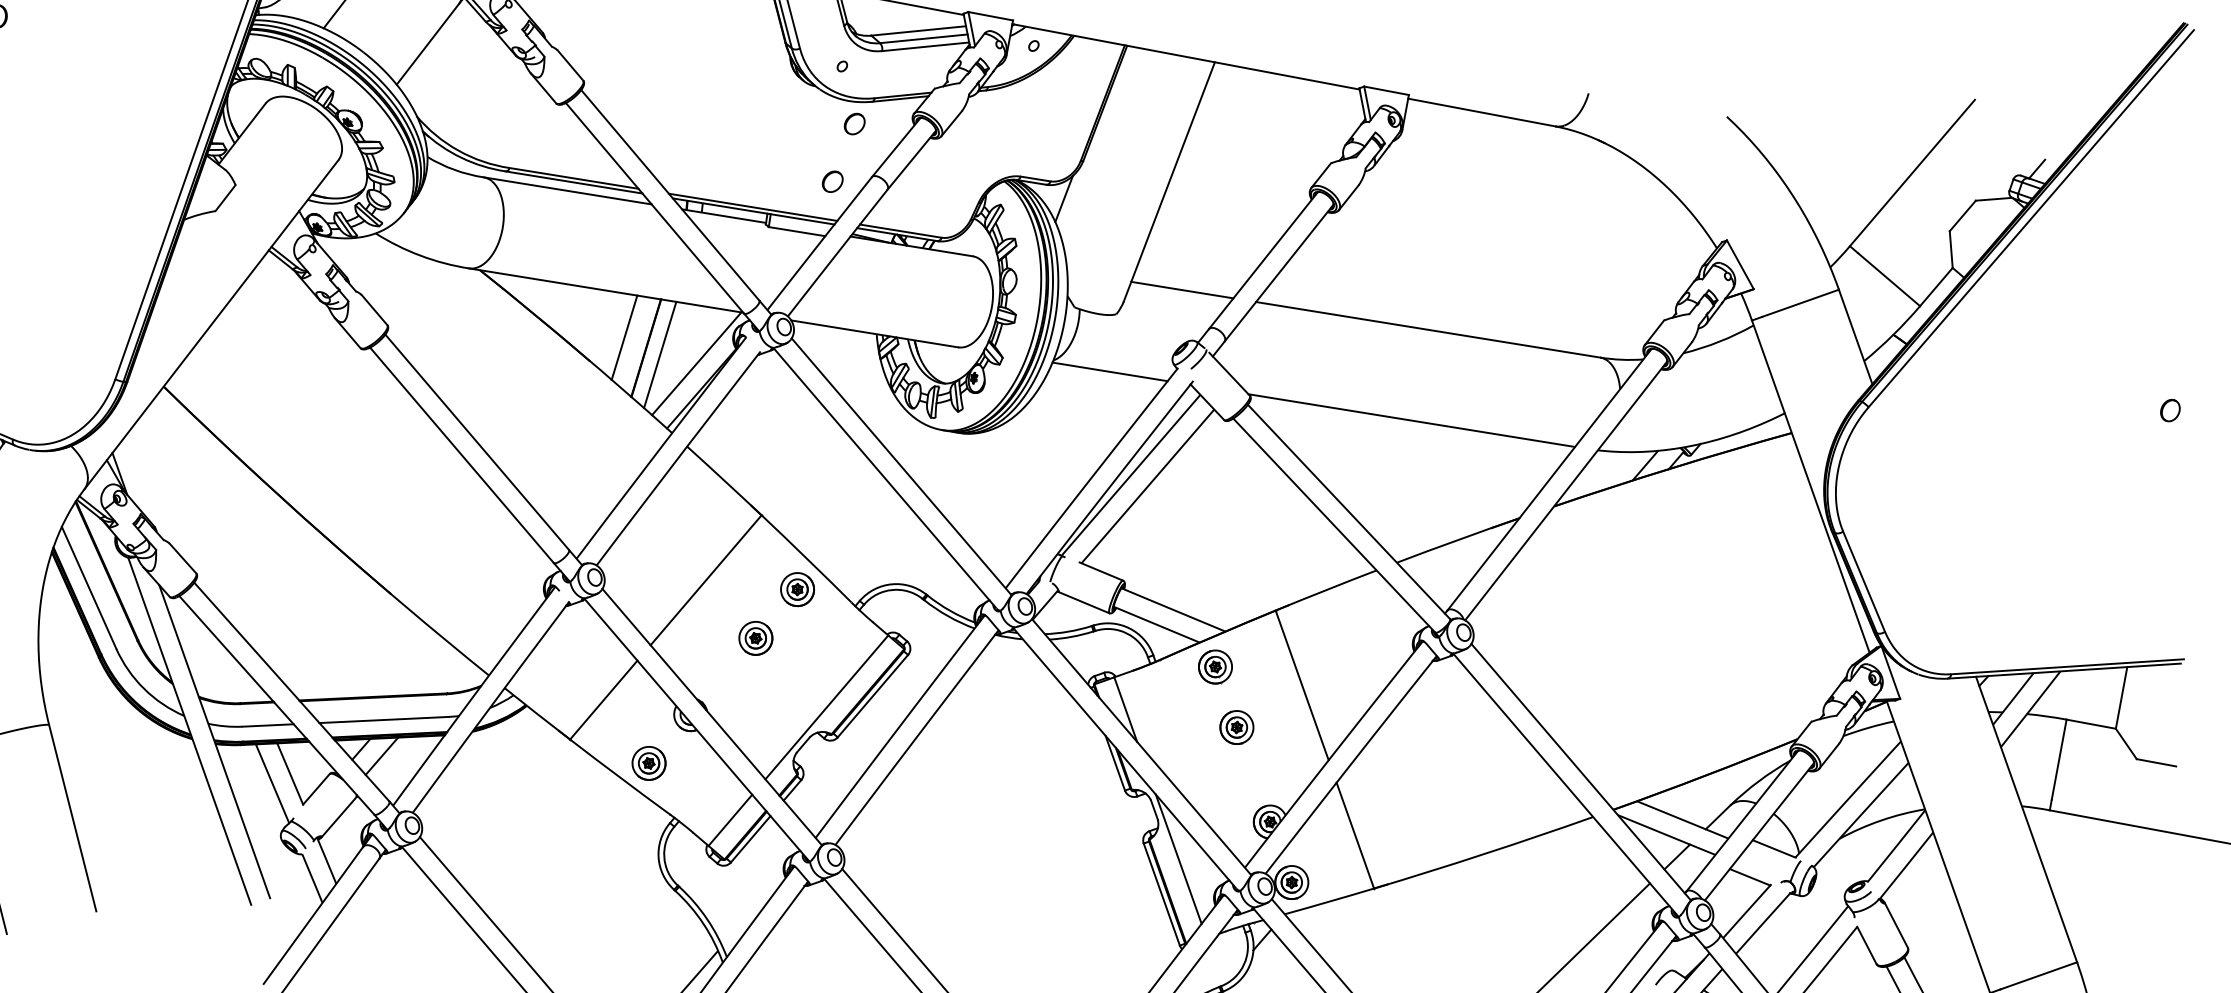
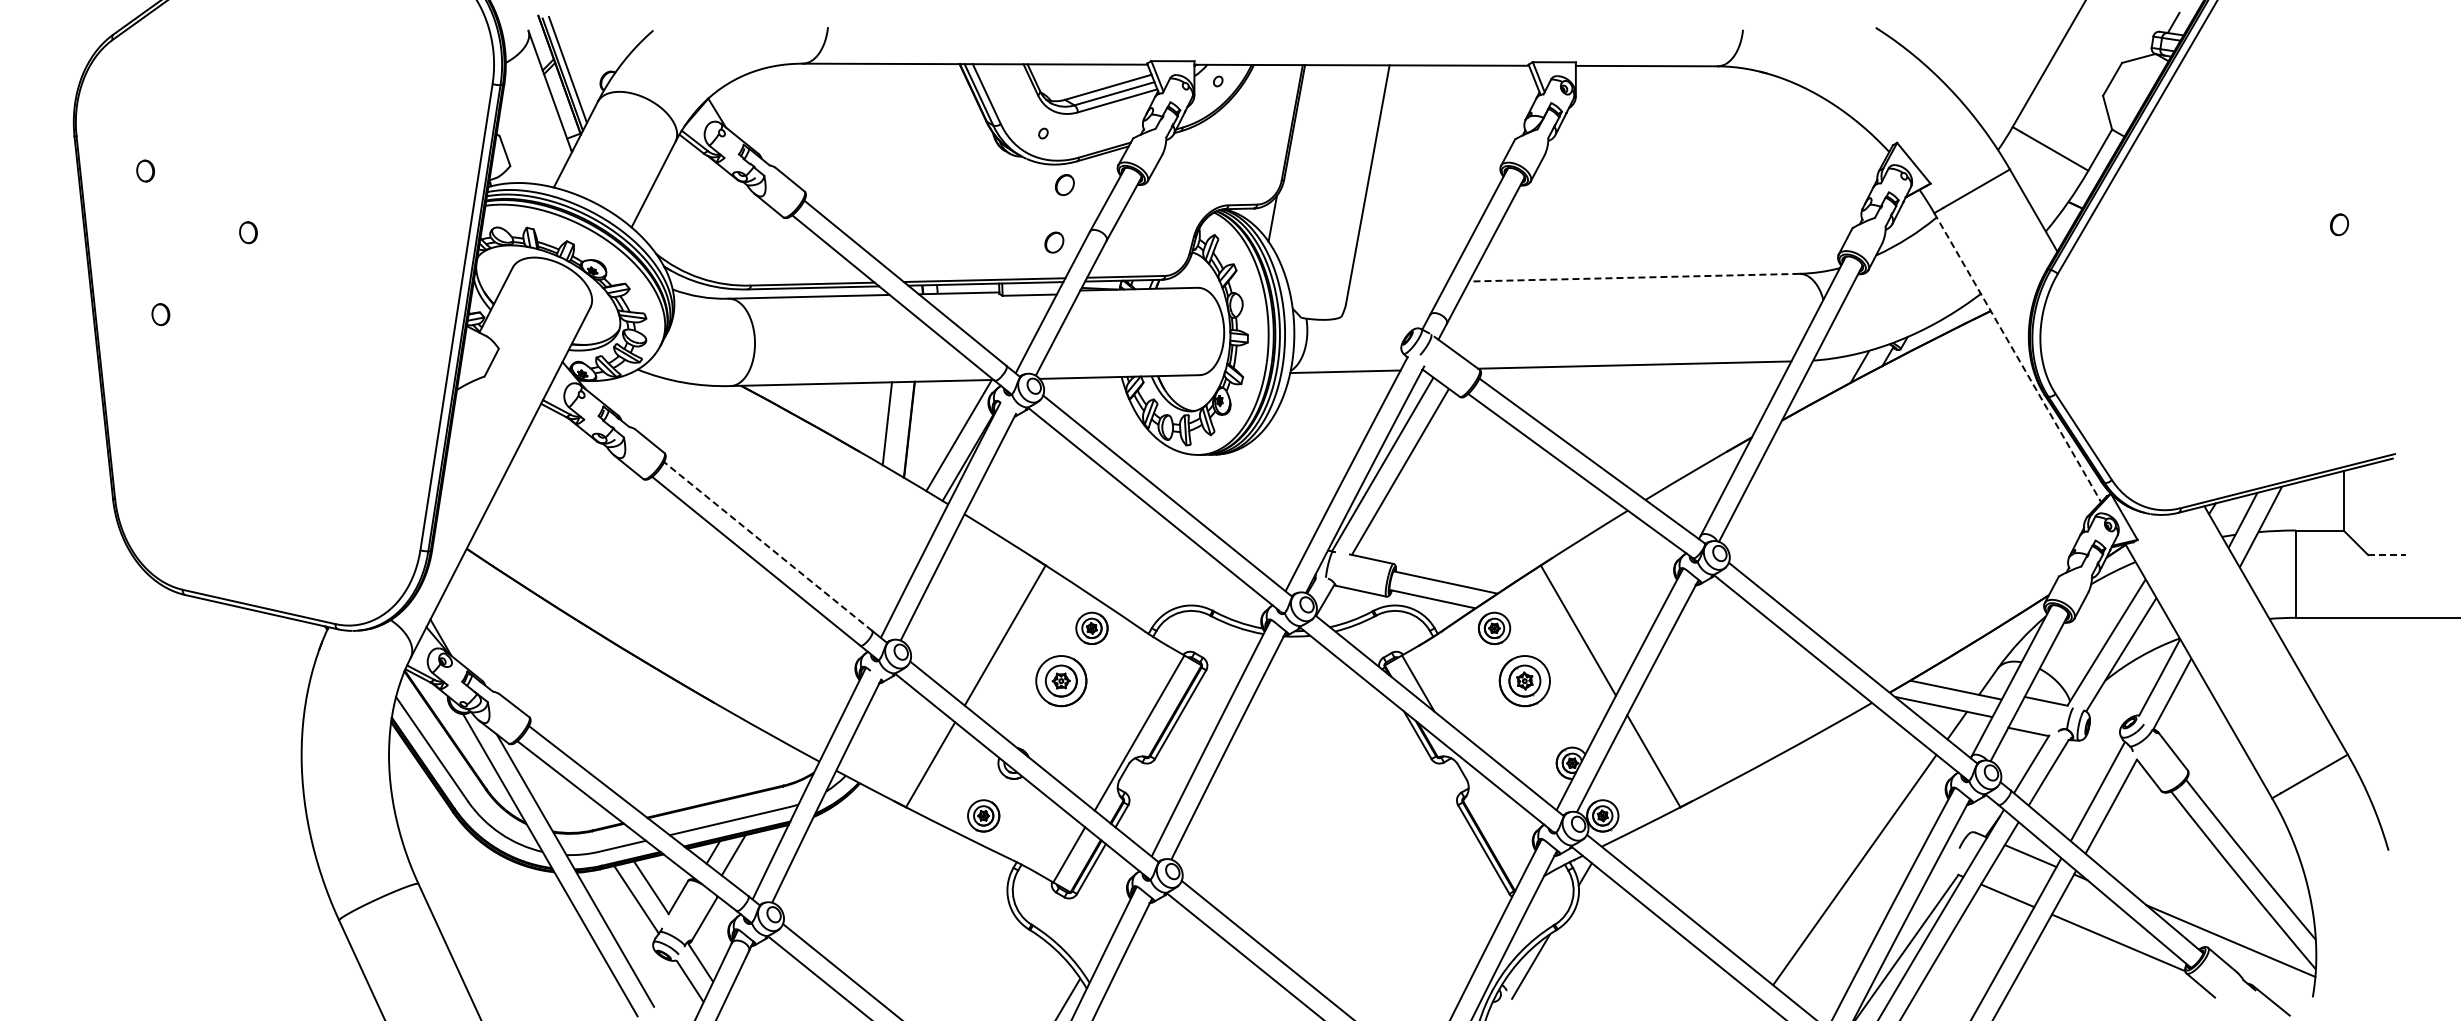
line: (1182, 290) -> (1398, 283), removed
line: (1427, 329) -> (1633, 277), solid -> dashed
line: (660, 354) -> (923, 433), removed
line: (476, 442) -> (767, 546), solid -> dashed
line: (1810, 486) -> (2017, 357), solid -> dashed
part: (755, 637) -> (1061, 680), size x1.6
part: (1236, 726) -> (1524, 680), size x1.6
line: (2156, 763) -> (2387, 555), solid -> dashed
line: (1177, 858) -> (1492, 813), removed

